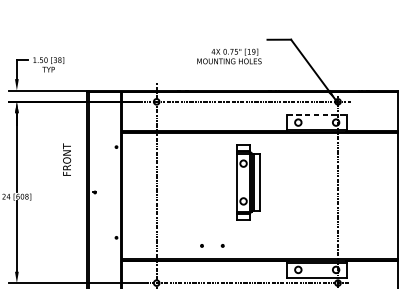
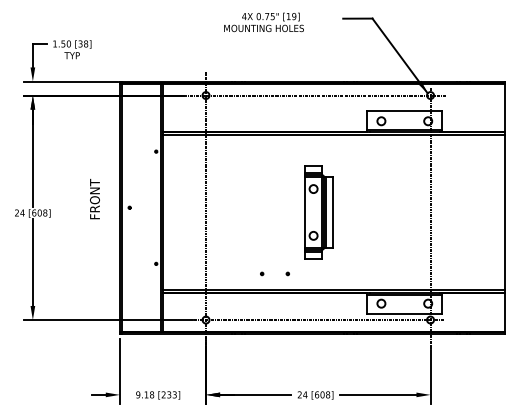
text: (228, 56) -> (263, 22), moved
line: (317, 114) -> (405, 111), dashed -> solid
text: (66, 159) -> (94, 199), moved
part: (247, 182) -> (318, 212), moved

